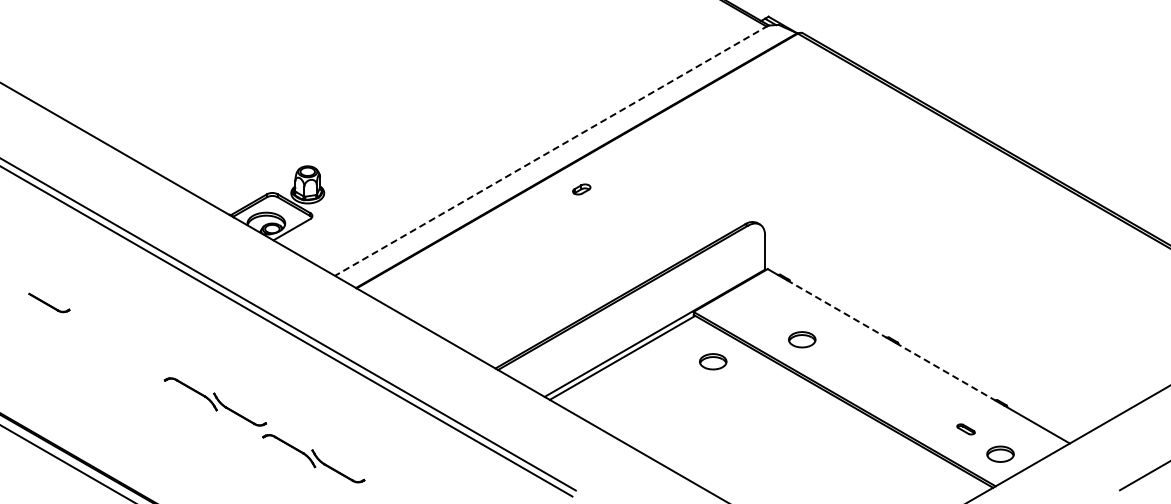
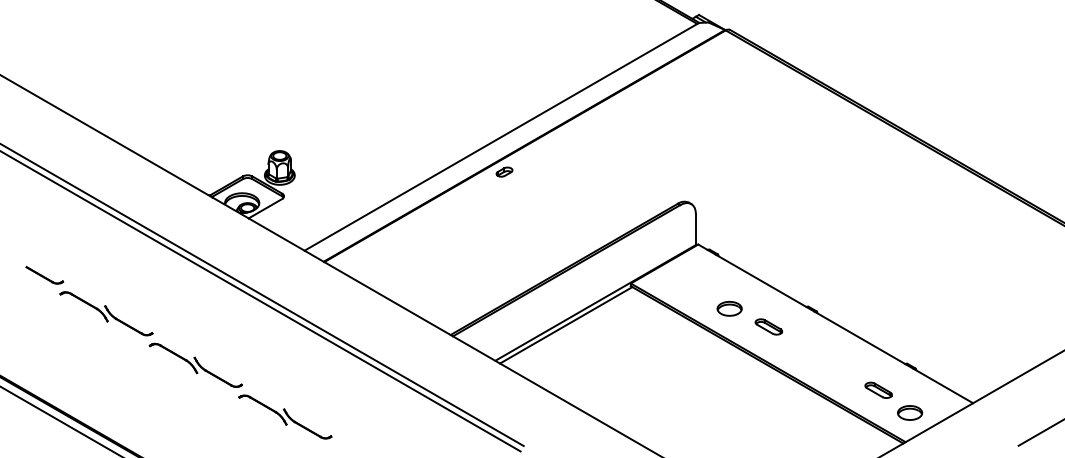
line: (551, 150) -> (501, 136), dashed -> solid
part: (581, 189) -> (504, 172), moved
line: (836, 308) -> (760, 280), dashed -> solid
part: (116, 344) -> (105, 313), added
part: (844, 359) -> (768, 326), added
part: (713, 361) -> (648, 328), removed
line: (945, 371) -> (859, 337), dashed -> solid
part: (965, 429) -> (878, 390), size x1.67

